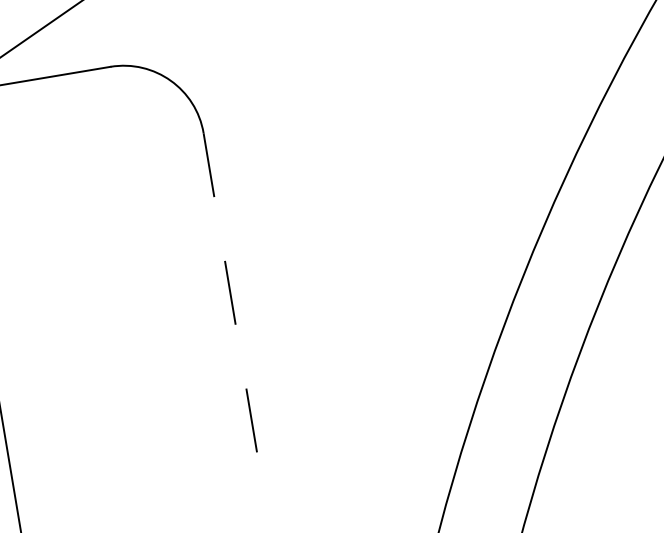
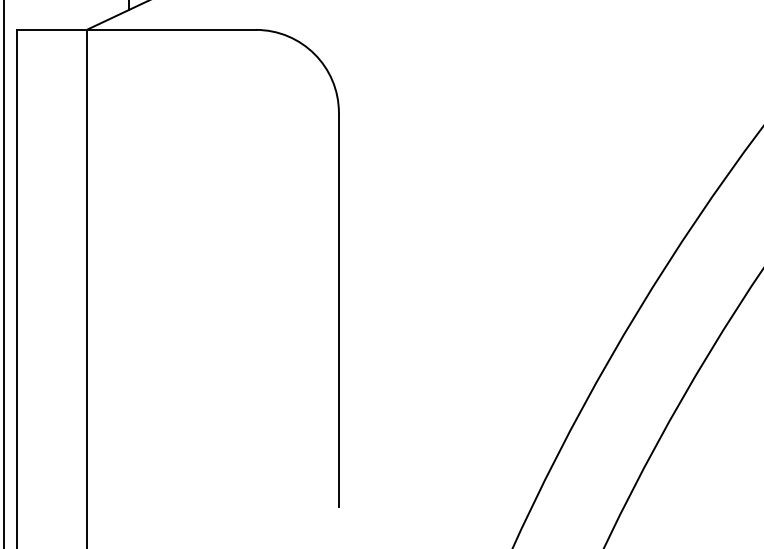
line: (235, 323) -> (338, 310), dashed -> solid

